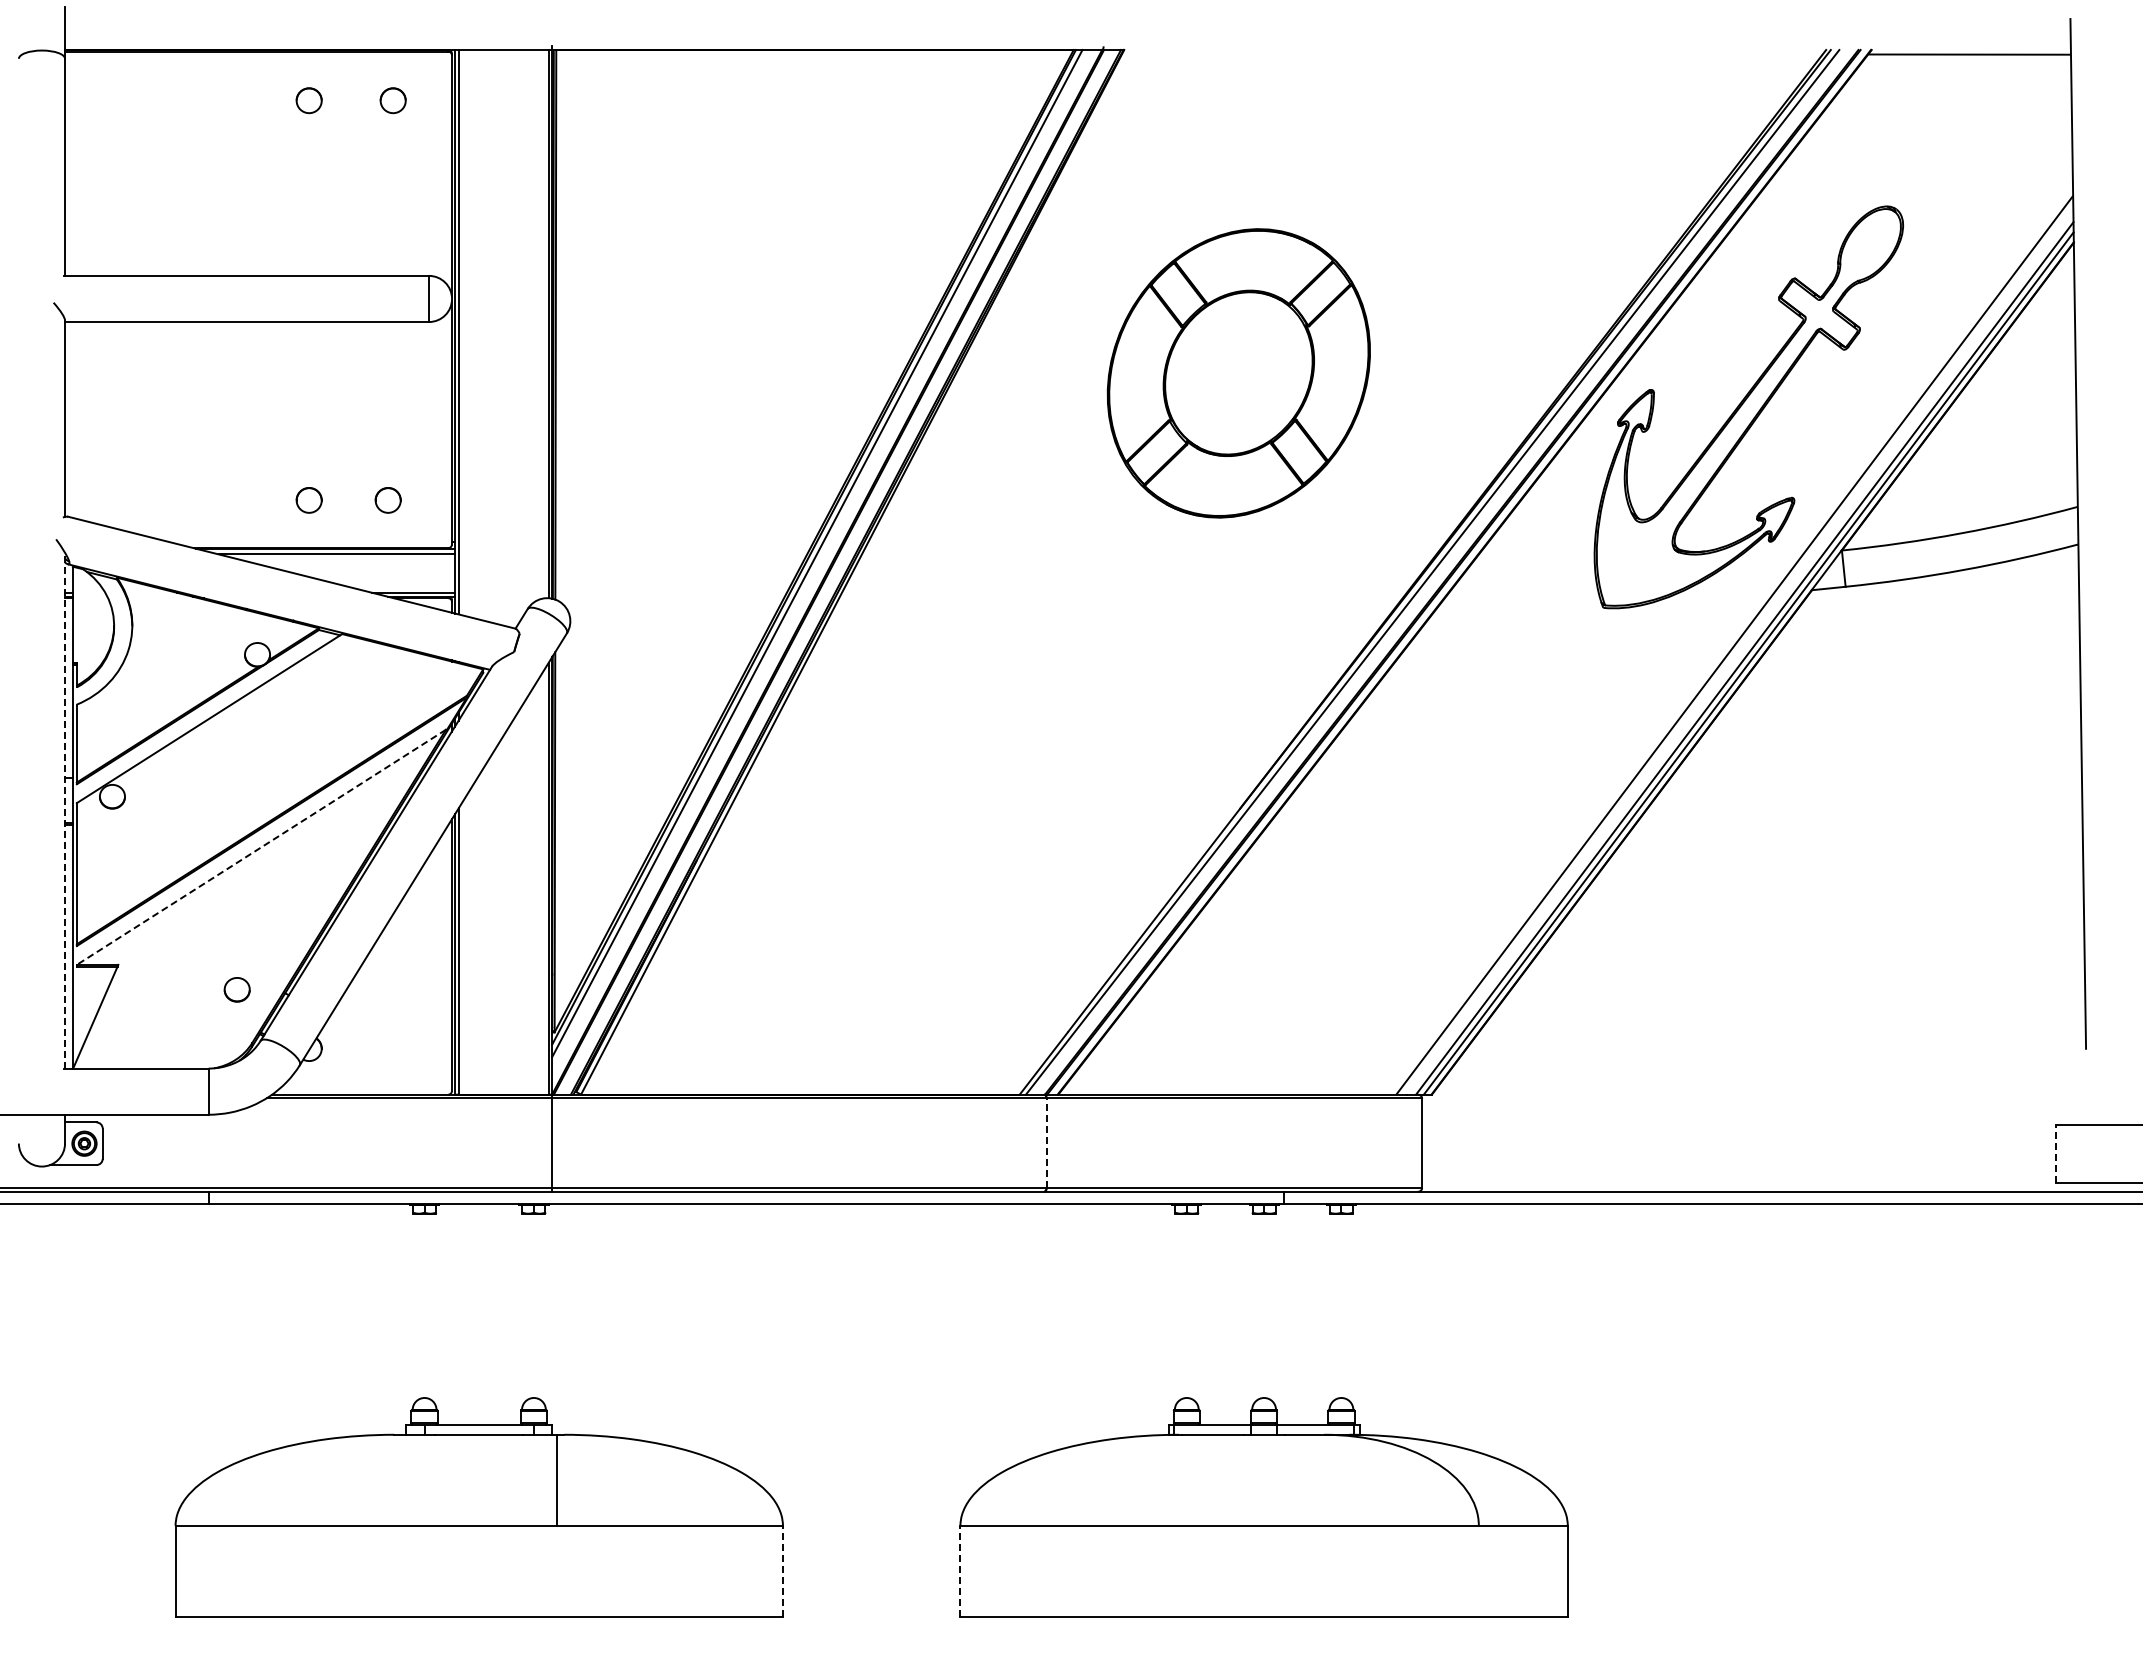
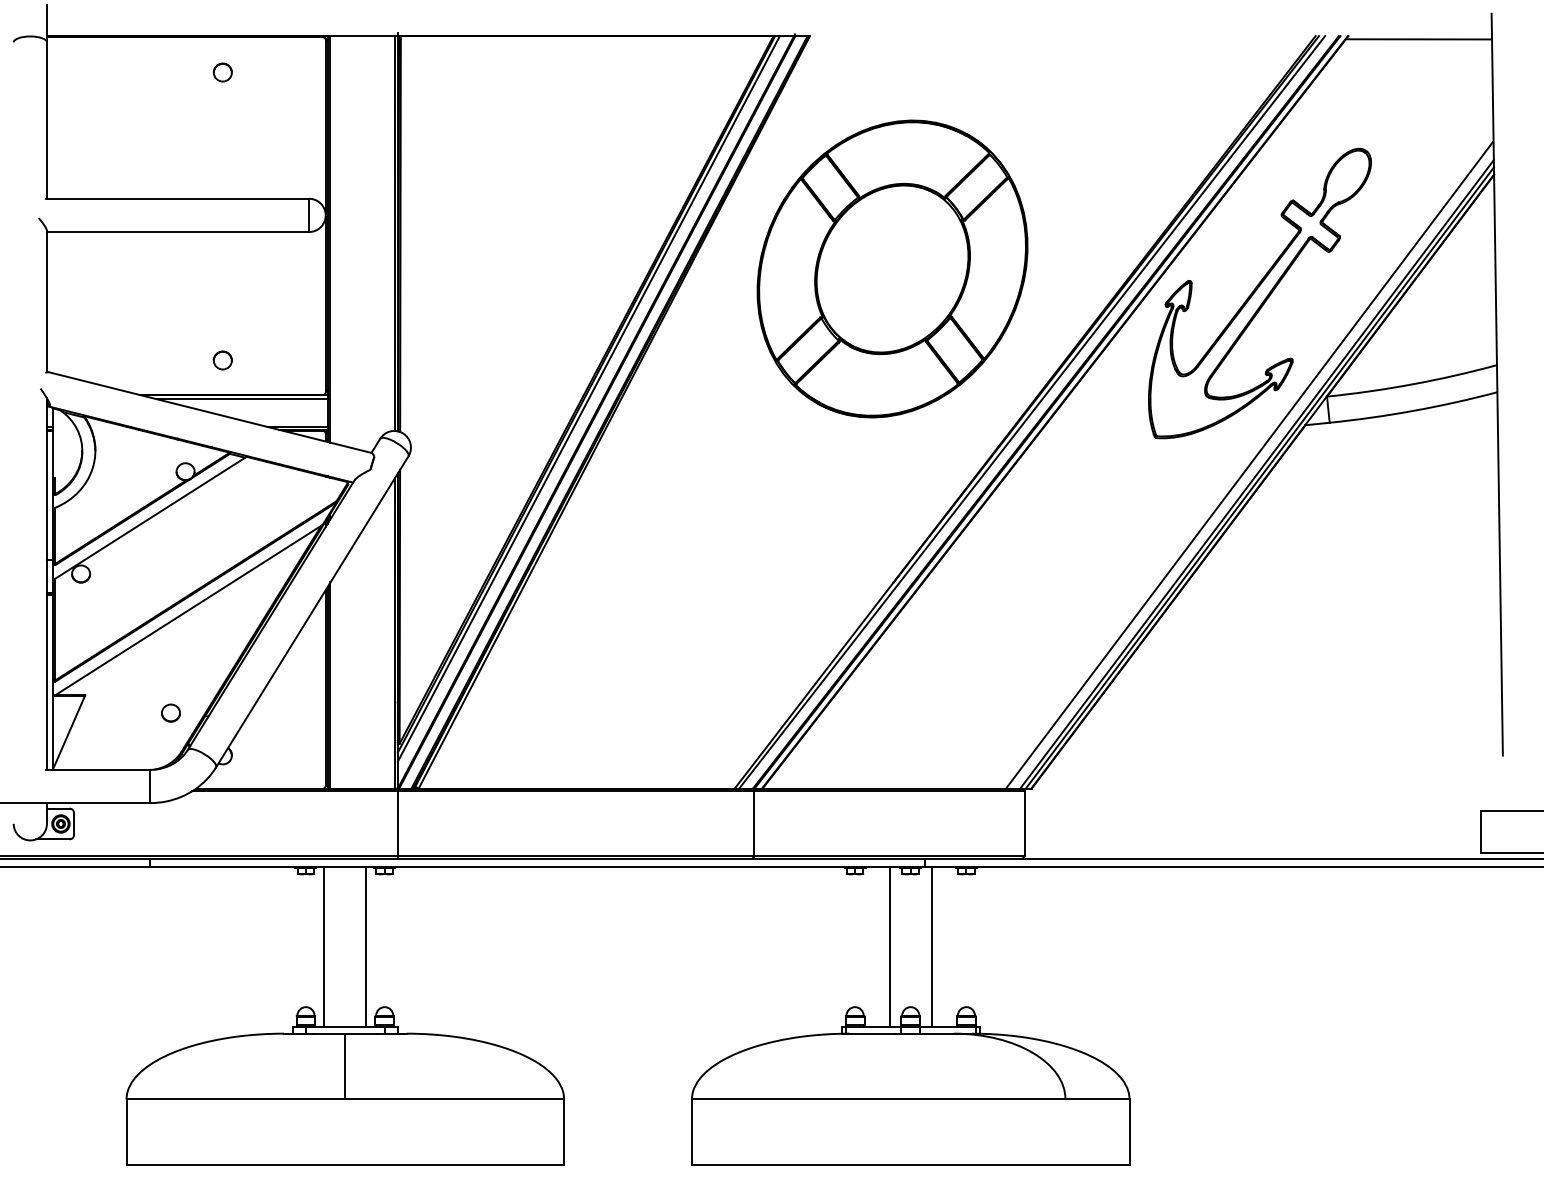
part: (392, 100) -> (282, 72), removed
part: (1238, 373) -> (892, 269), size x1.43
part: (387, 500) -> (279, 360), removed
line: (65, 810) -> (47, 583), dashed -> solid
line: (261, 847) -> (188, 610), dashed -> solid
line: (1046, 1143) -> (753, 823), dashed -> solid
line: (2056, 1153) -> (1481, 831), dashed -> solid
line: (449, 1314) -> (323, 947), added
line: (508, 1314) -> (366, 947), added
line: (1234, 1314) -> (889, 947), added
line: (1293, 1314) -> (931, 947), added
line: (557, 1479) -> (345, 1065), moved
line: (782, 1571) -> (563, 1132), dashed -> solid
line: (960, 1571) -> (692, 1132), dashed -> solid

